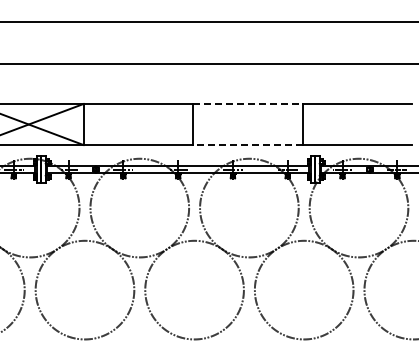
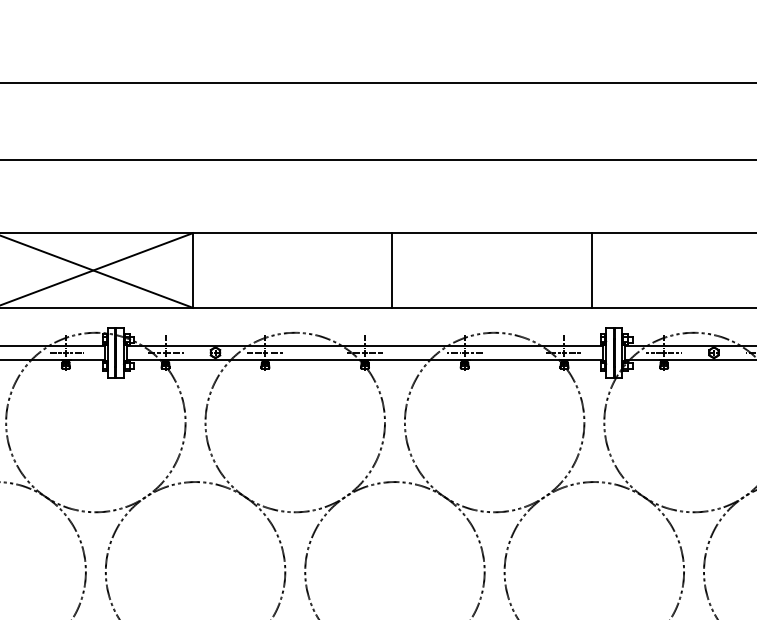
line: (248, 103) -> (493, 232), dashed -> solid
line: (248, 145) -> (493, 308), dashed -> solid

